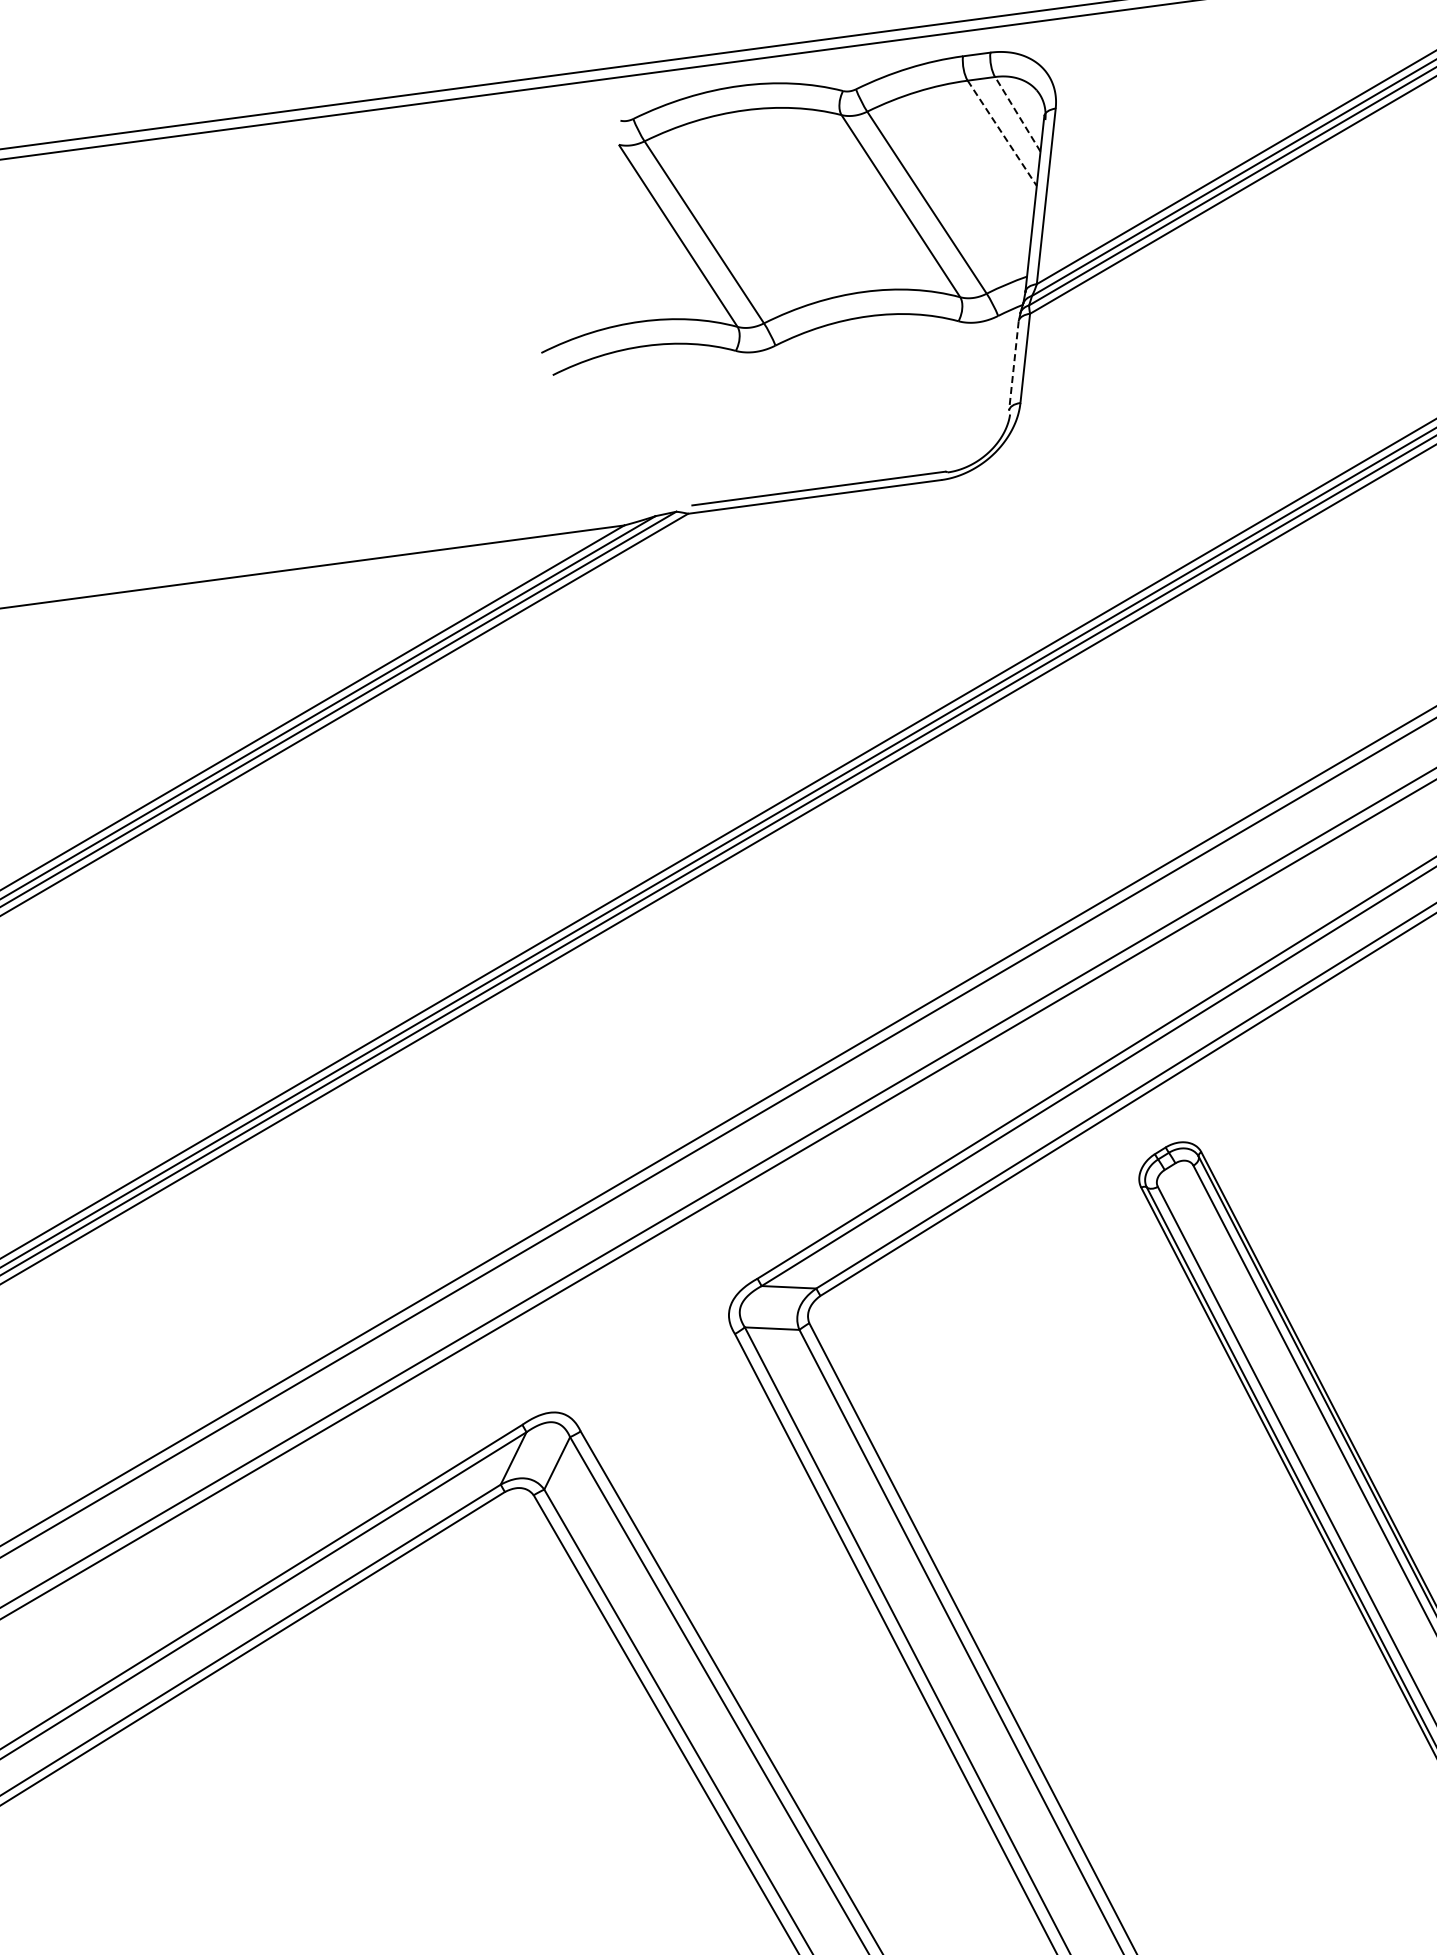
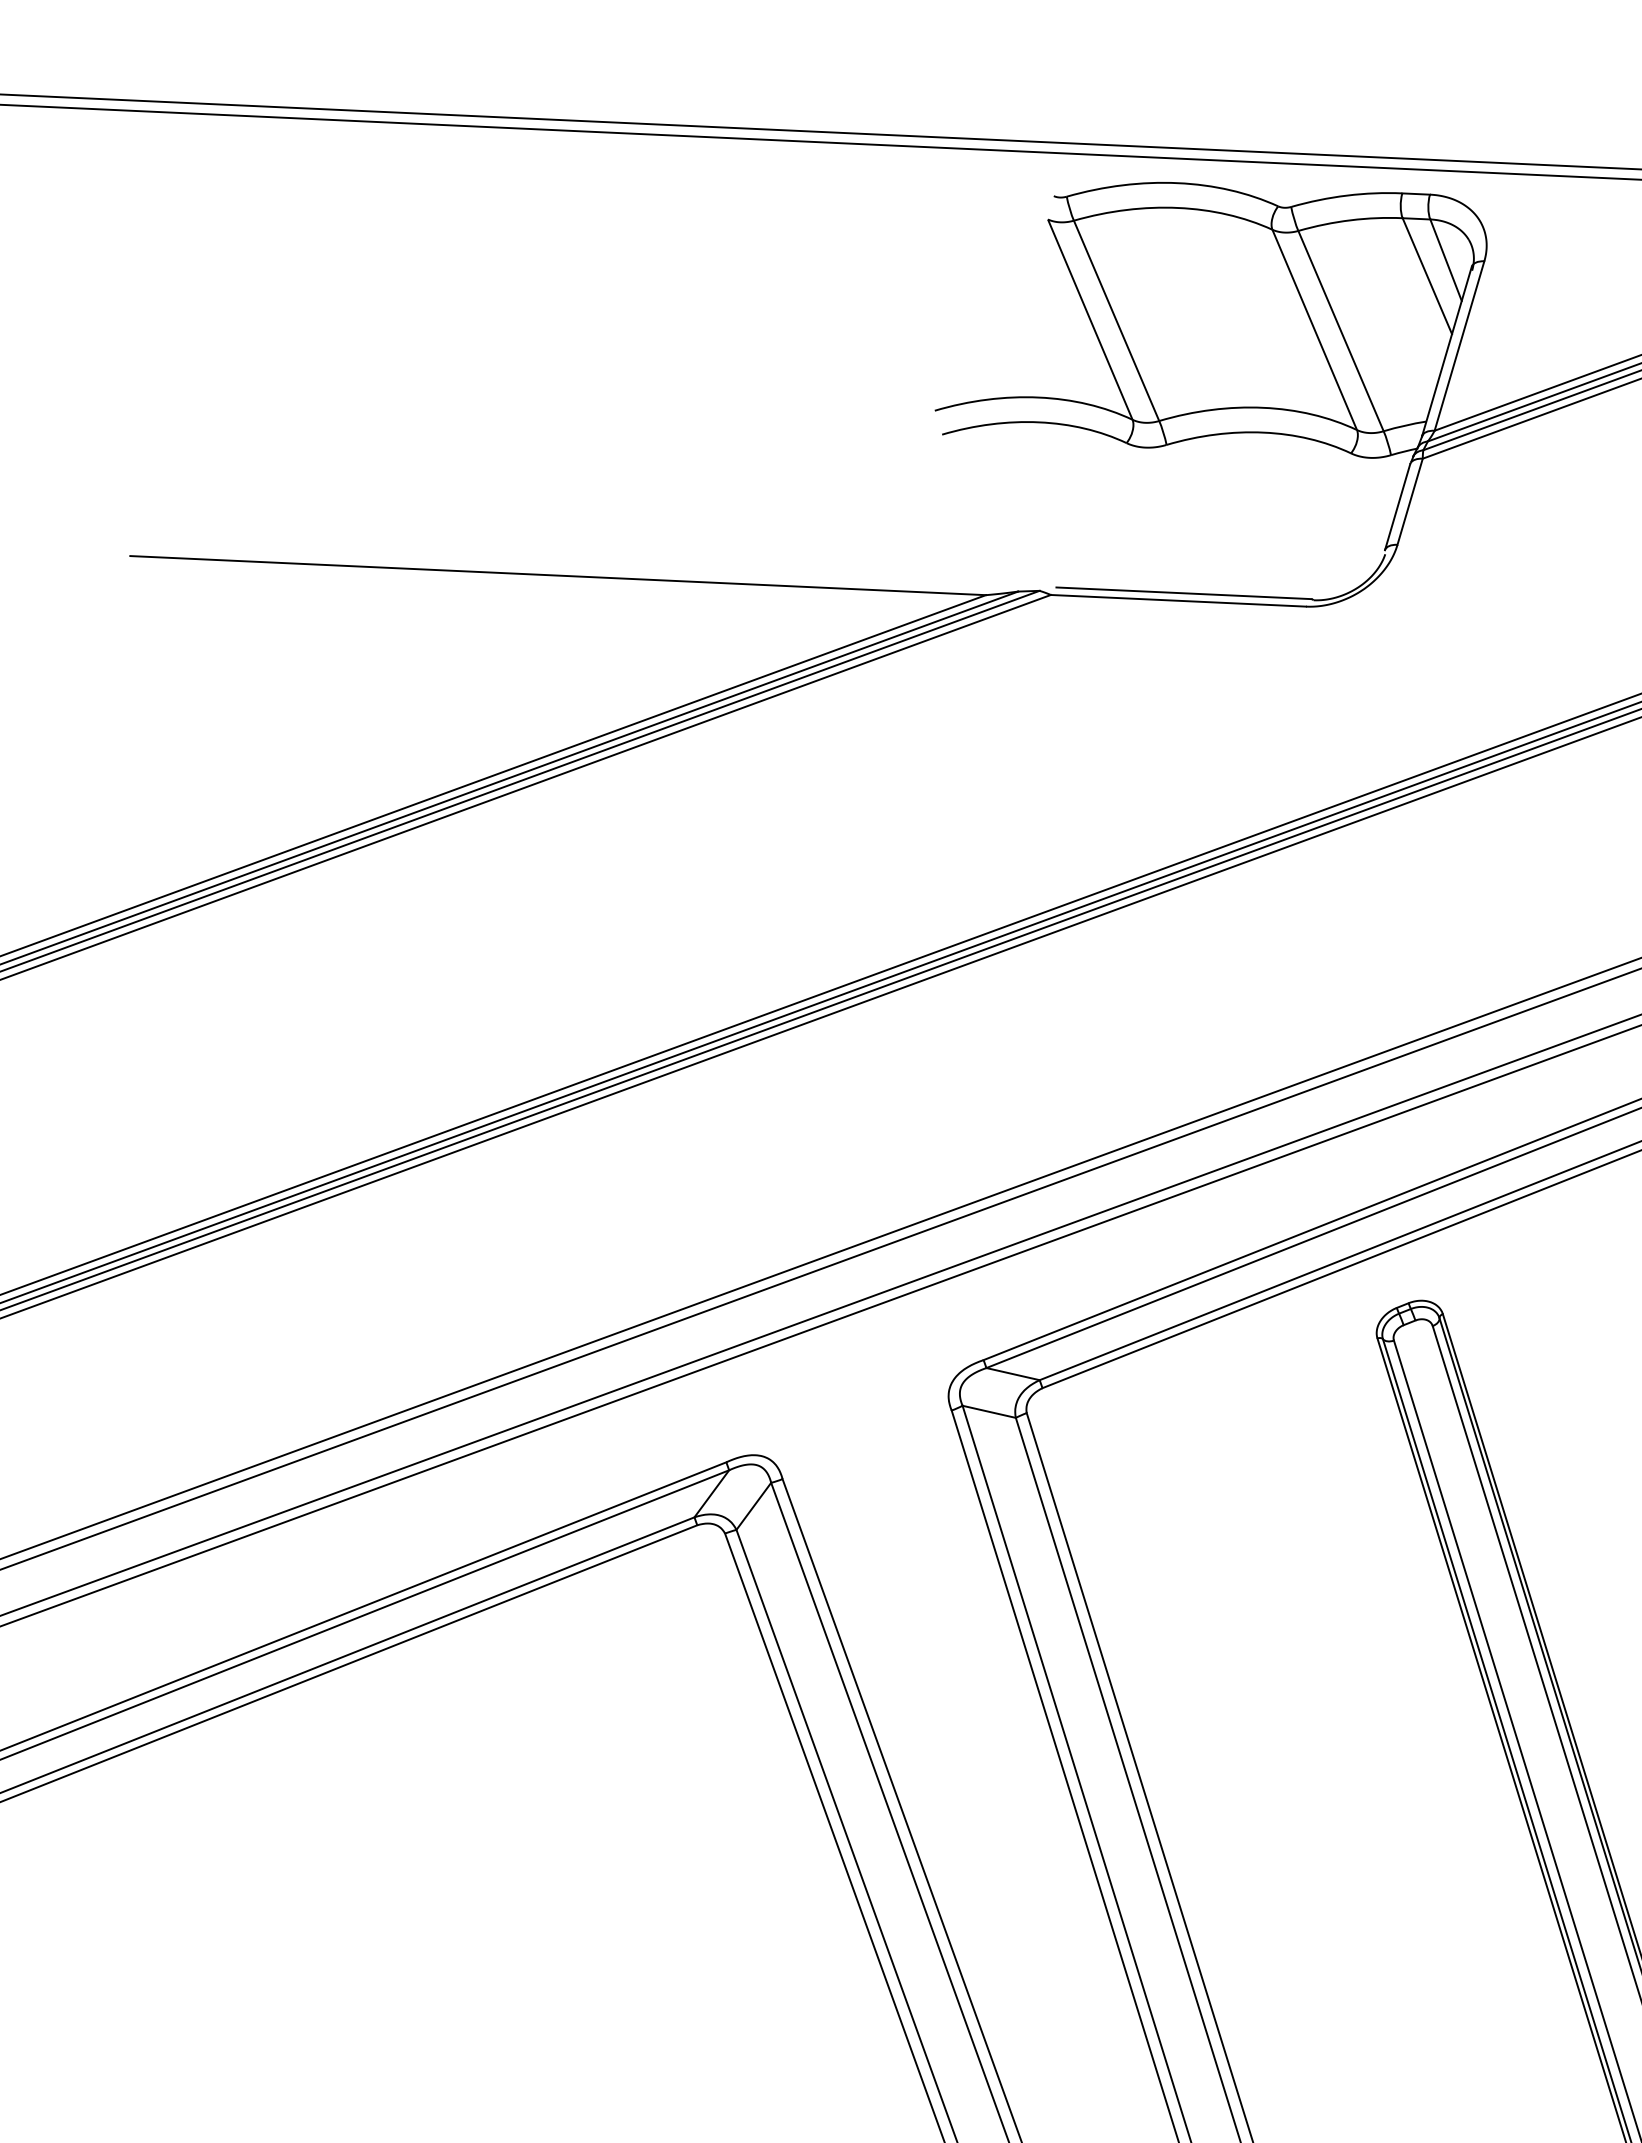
line: (1018, 114) -> (1446, 260), dashed -> solid
line: (1002, 133) -> (1427, 276), dashed -> solid
line: (1013, 366) -> (1397, 507), dashed -> solid

